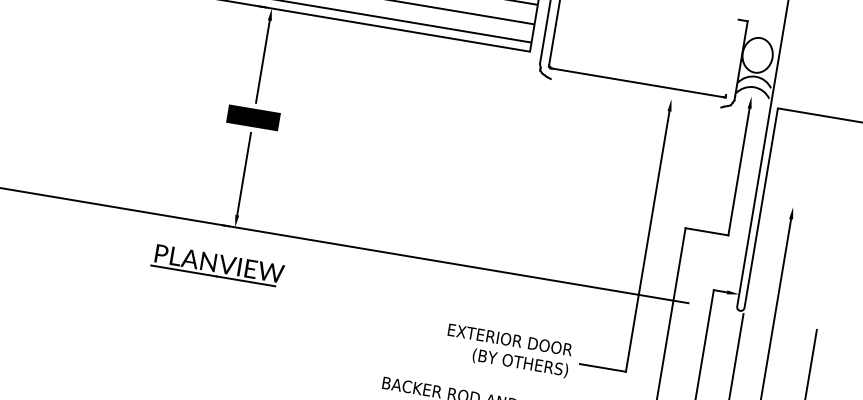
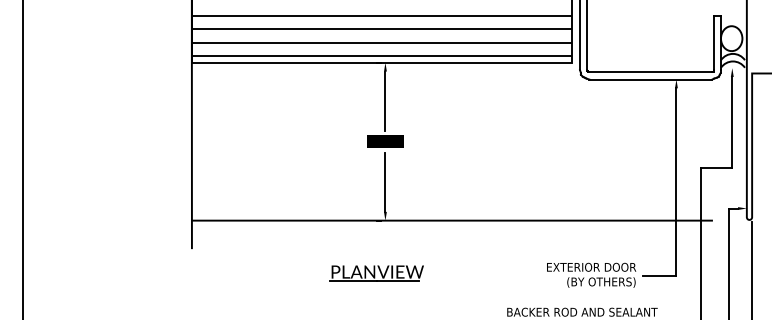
line: (732, 56) -> (714, 42), added
line: (635, 93) -> (650, 79), added
part: (217, 265) -> (376, 273), moved

